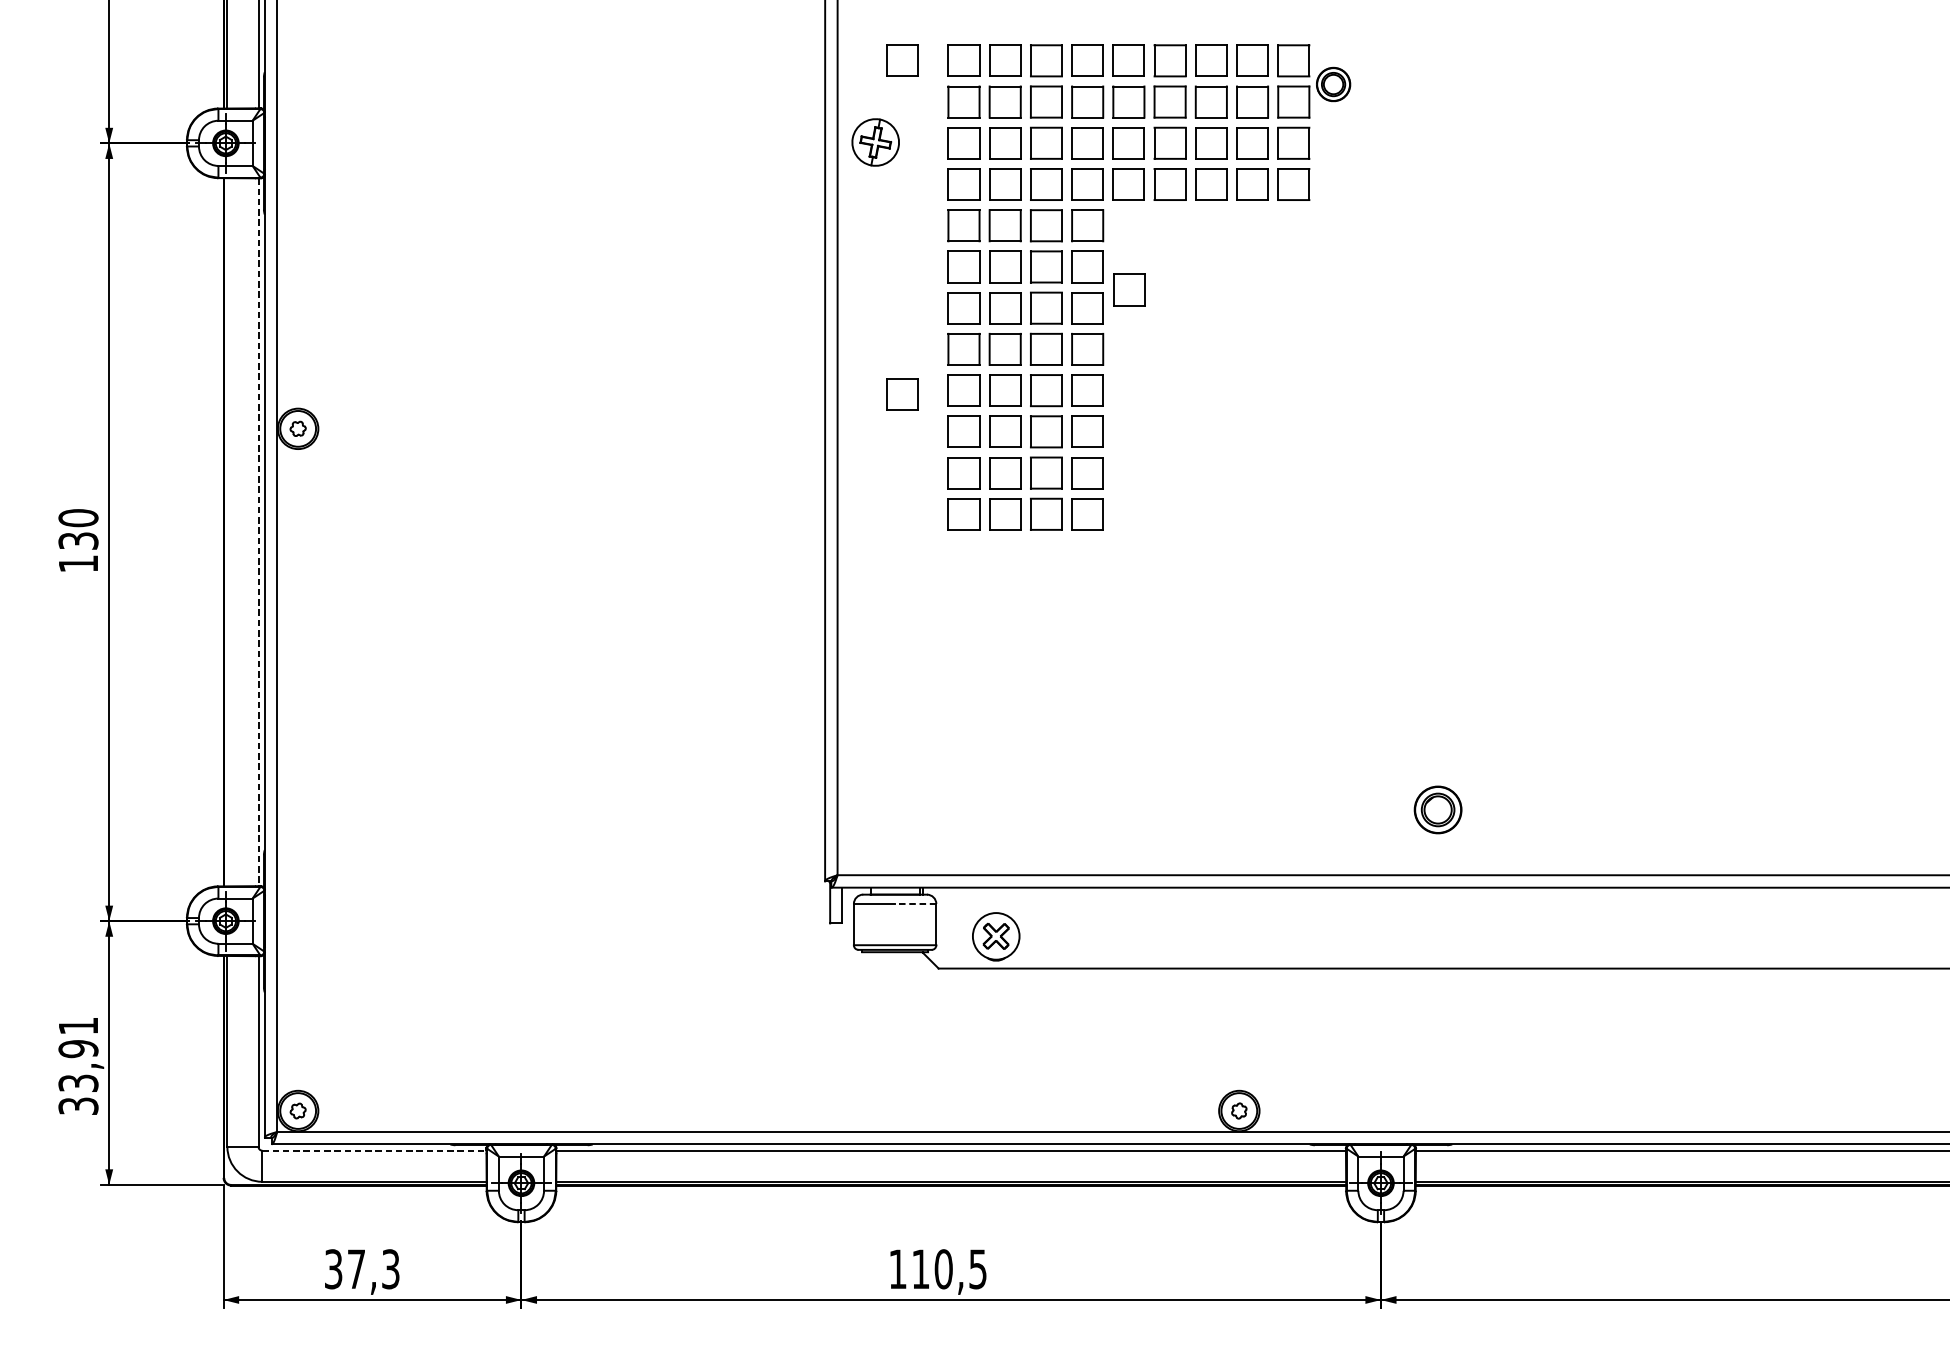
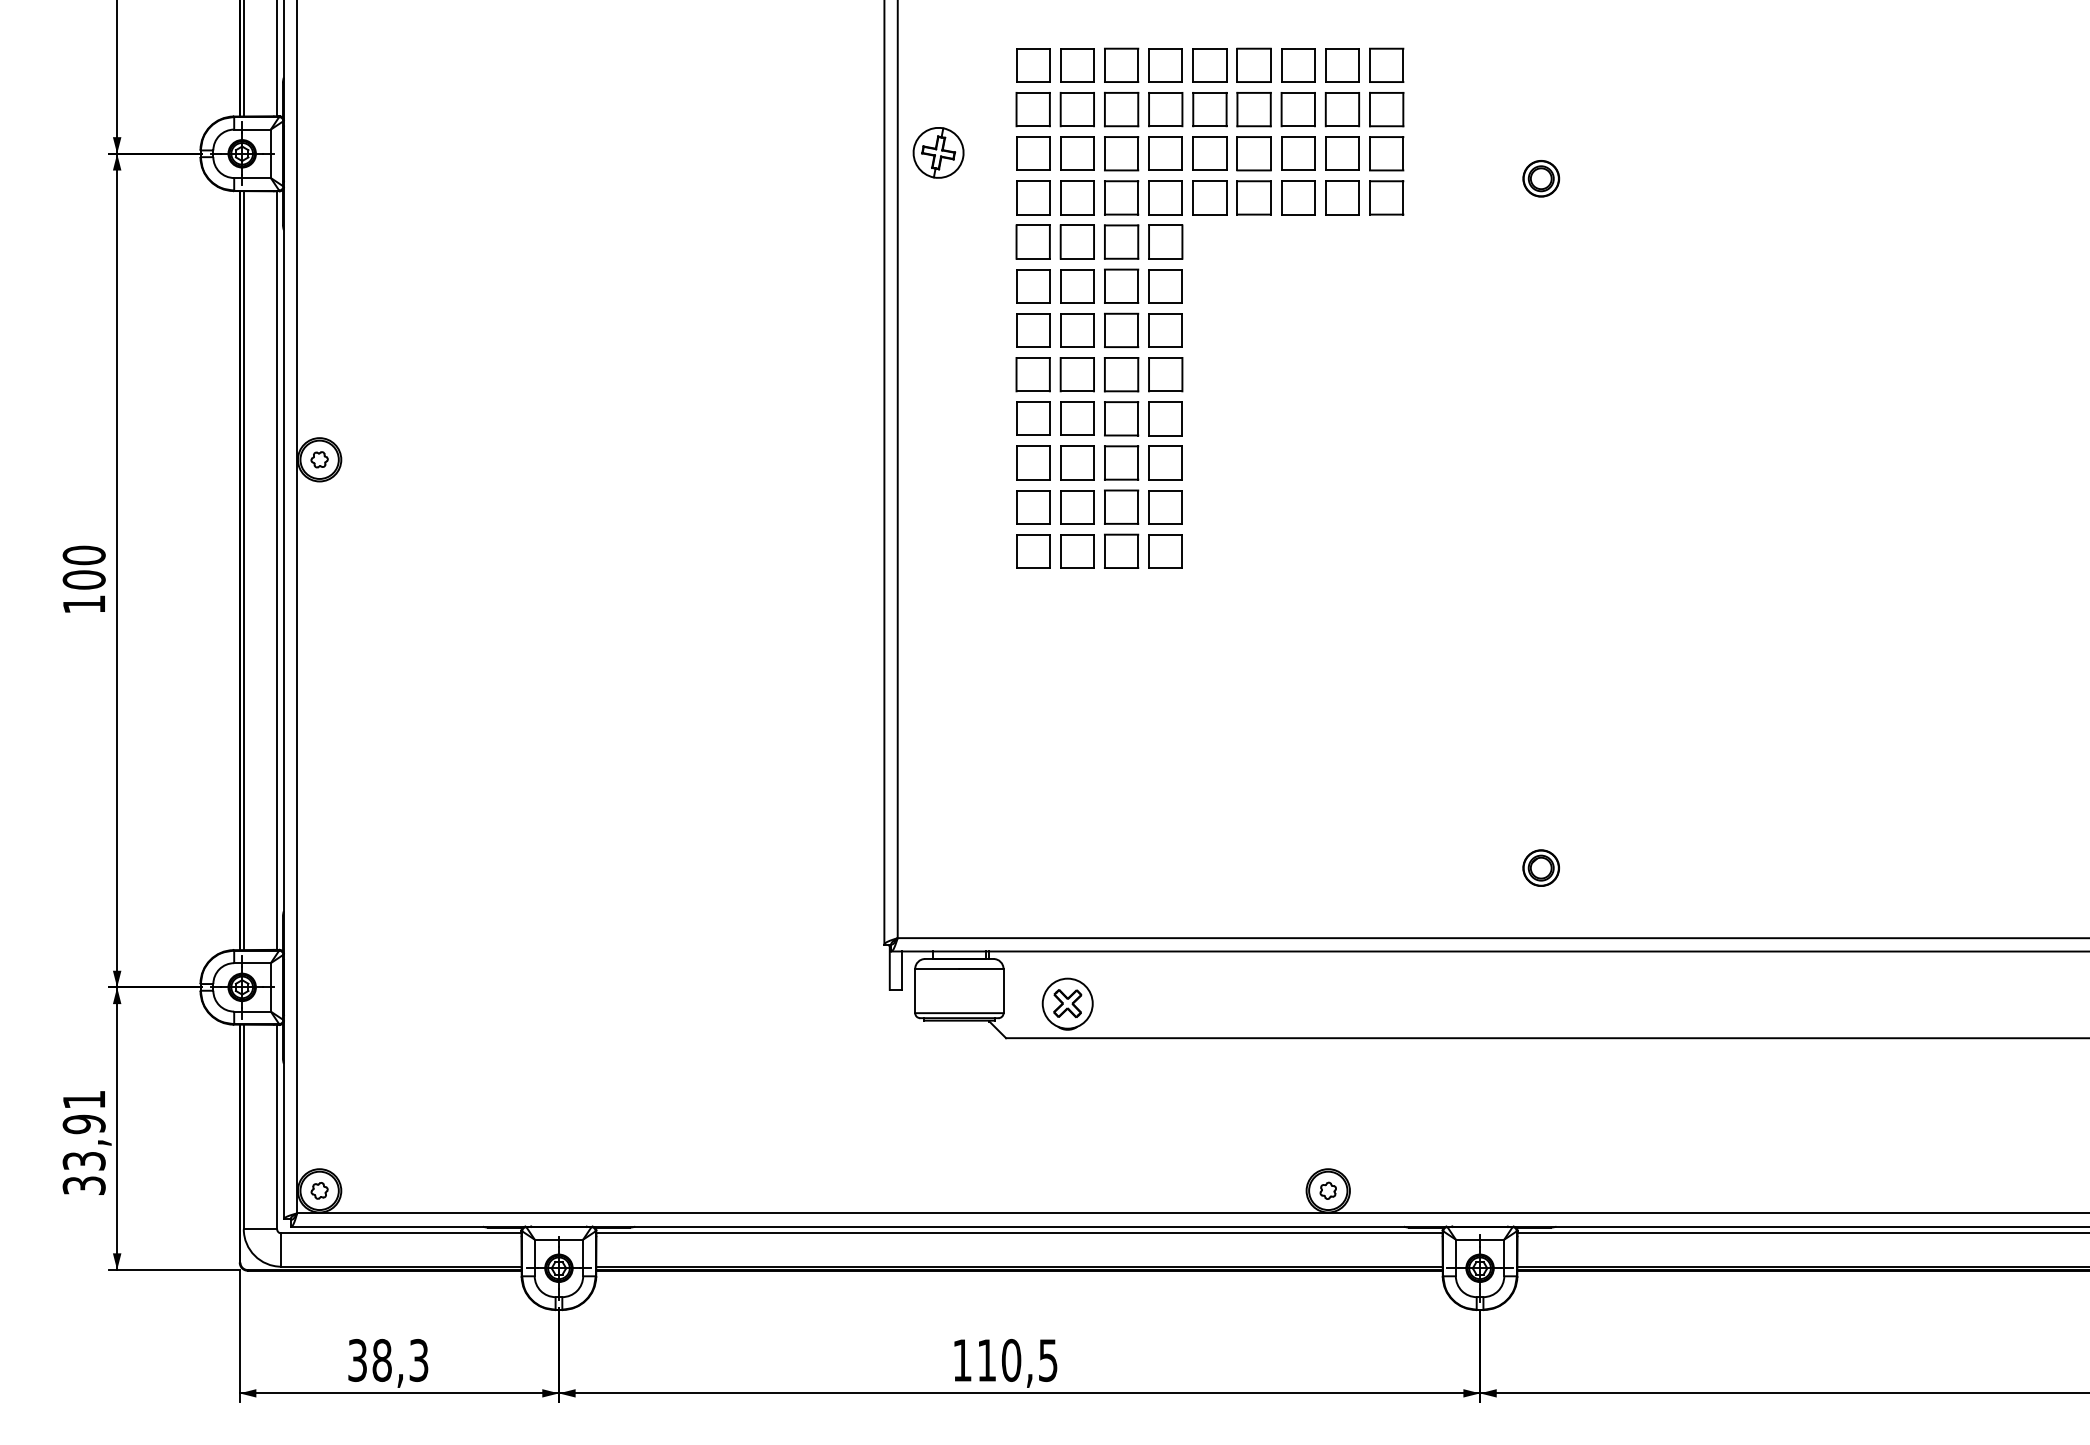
part: (902, 60) -> (967, 65), removed
part: (1333, 84) -> (1541, 178), moved
part: (1129, 289) -> (1210, 310), removed
part: (902, 395) -> (967, 423), removed
line: (227, 532) -> (243, 570), added
line: (258, 533) -> (277, 571), dashed -> solid
text: (77, 540) -> (83, 579), 130 -> 100
part: (1437, 809) -> (1540, 867), size x0.71
line: (914, 903) -> (980, 968), dashed -> solid
line: (374, 1150) -> (401, 1233), dashed -> solid
text: (355, 1268) -> (381, 1359), 37,3 -> 38,3

